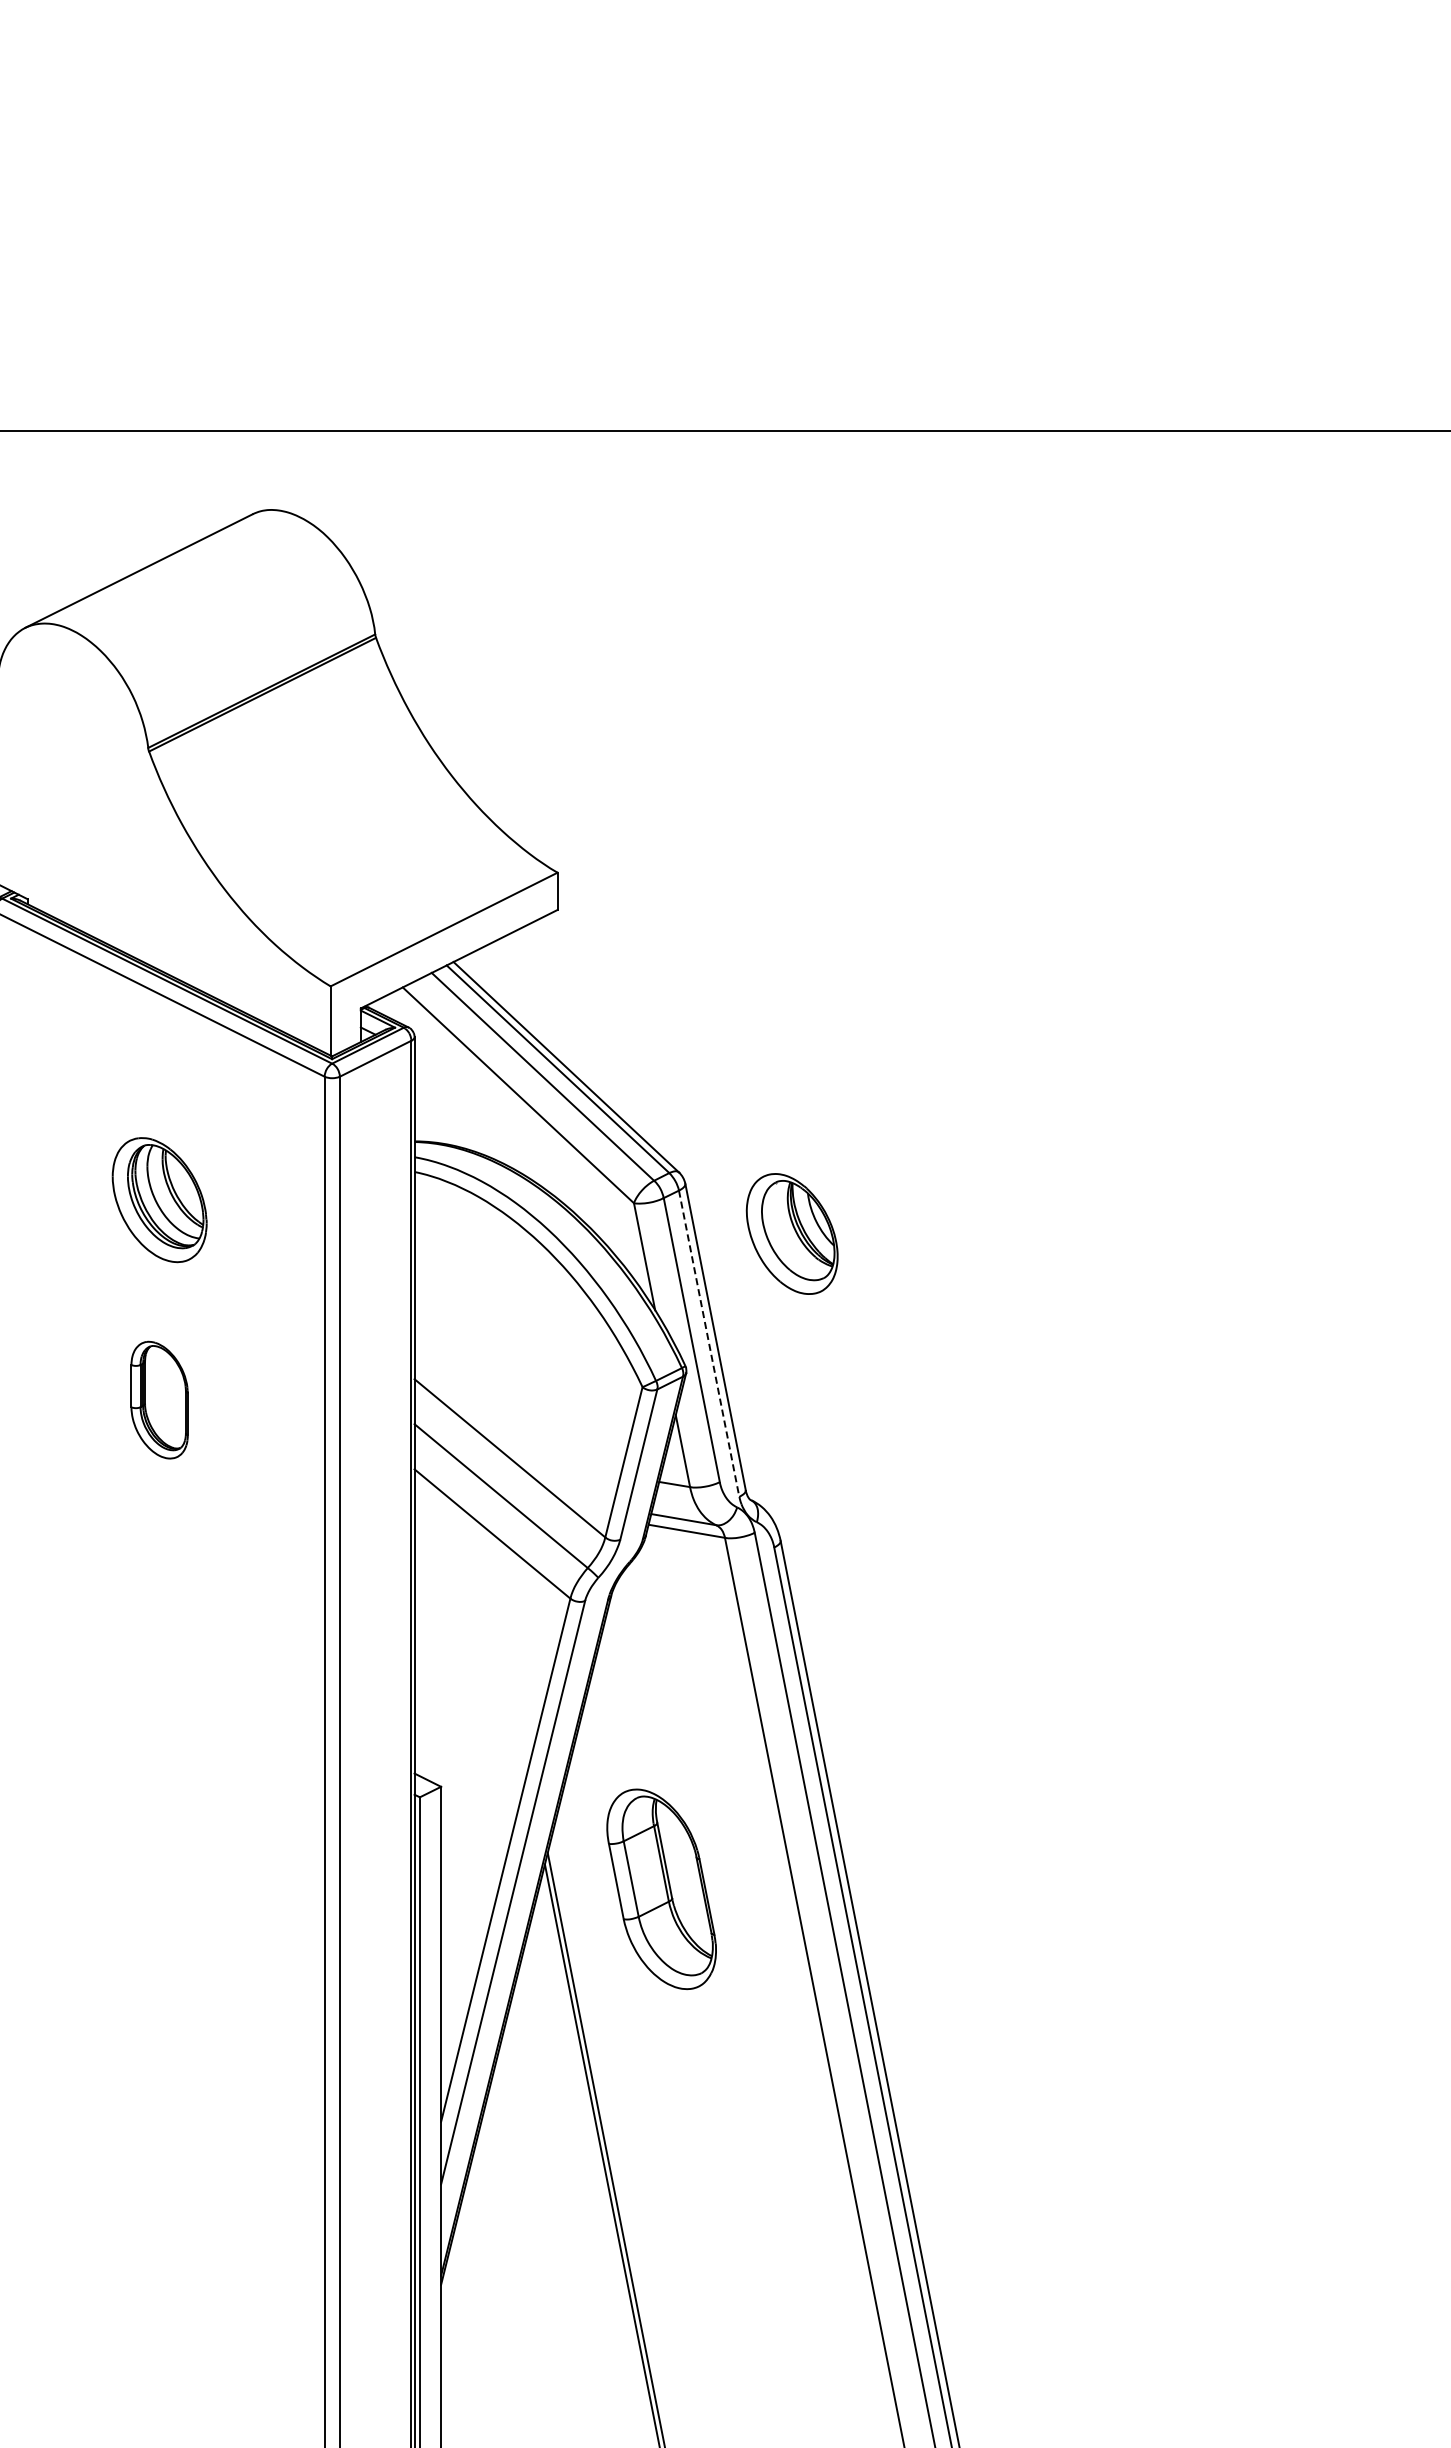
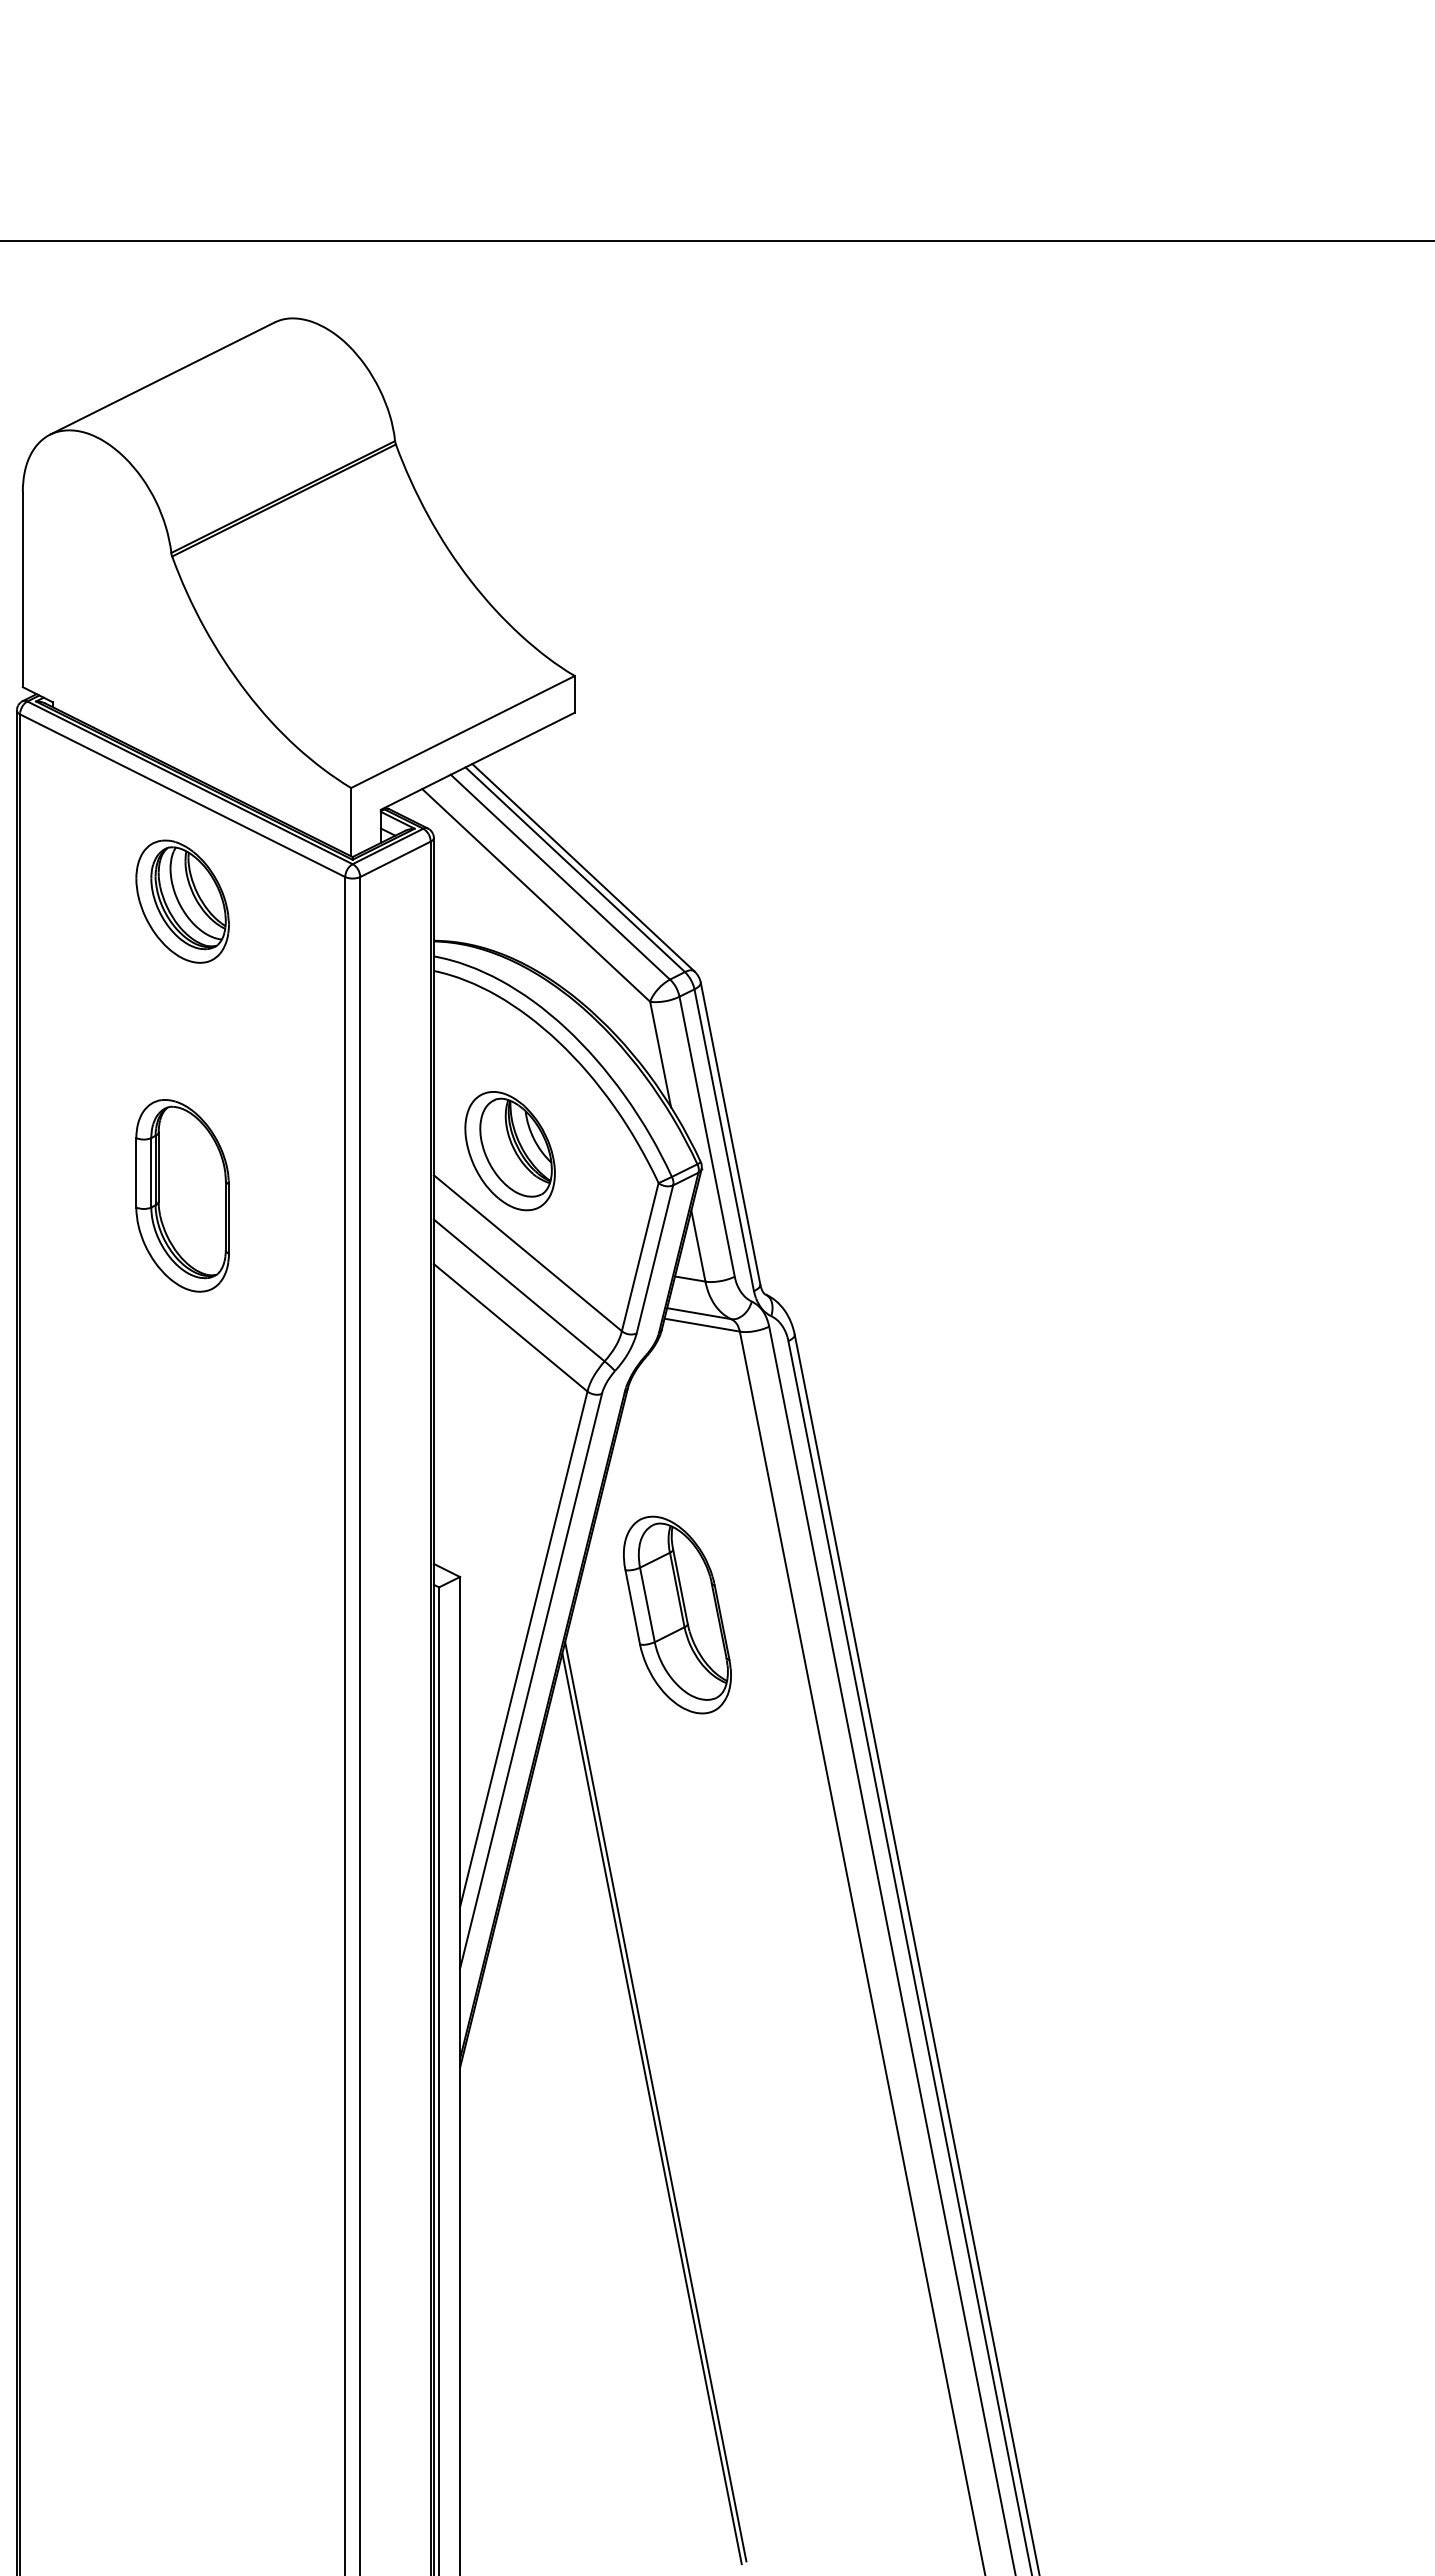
part: (159, 1199) -> (182, 901), moved
part: (791, 1234) -> (509, 1151), moved
line: (709, 1343) -> (724, 1140), dashed -> solid
part: (159, 1399) -> (182, 1195), size x1.67
part: (661, 1888) -> (677, 1614), moved

